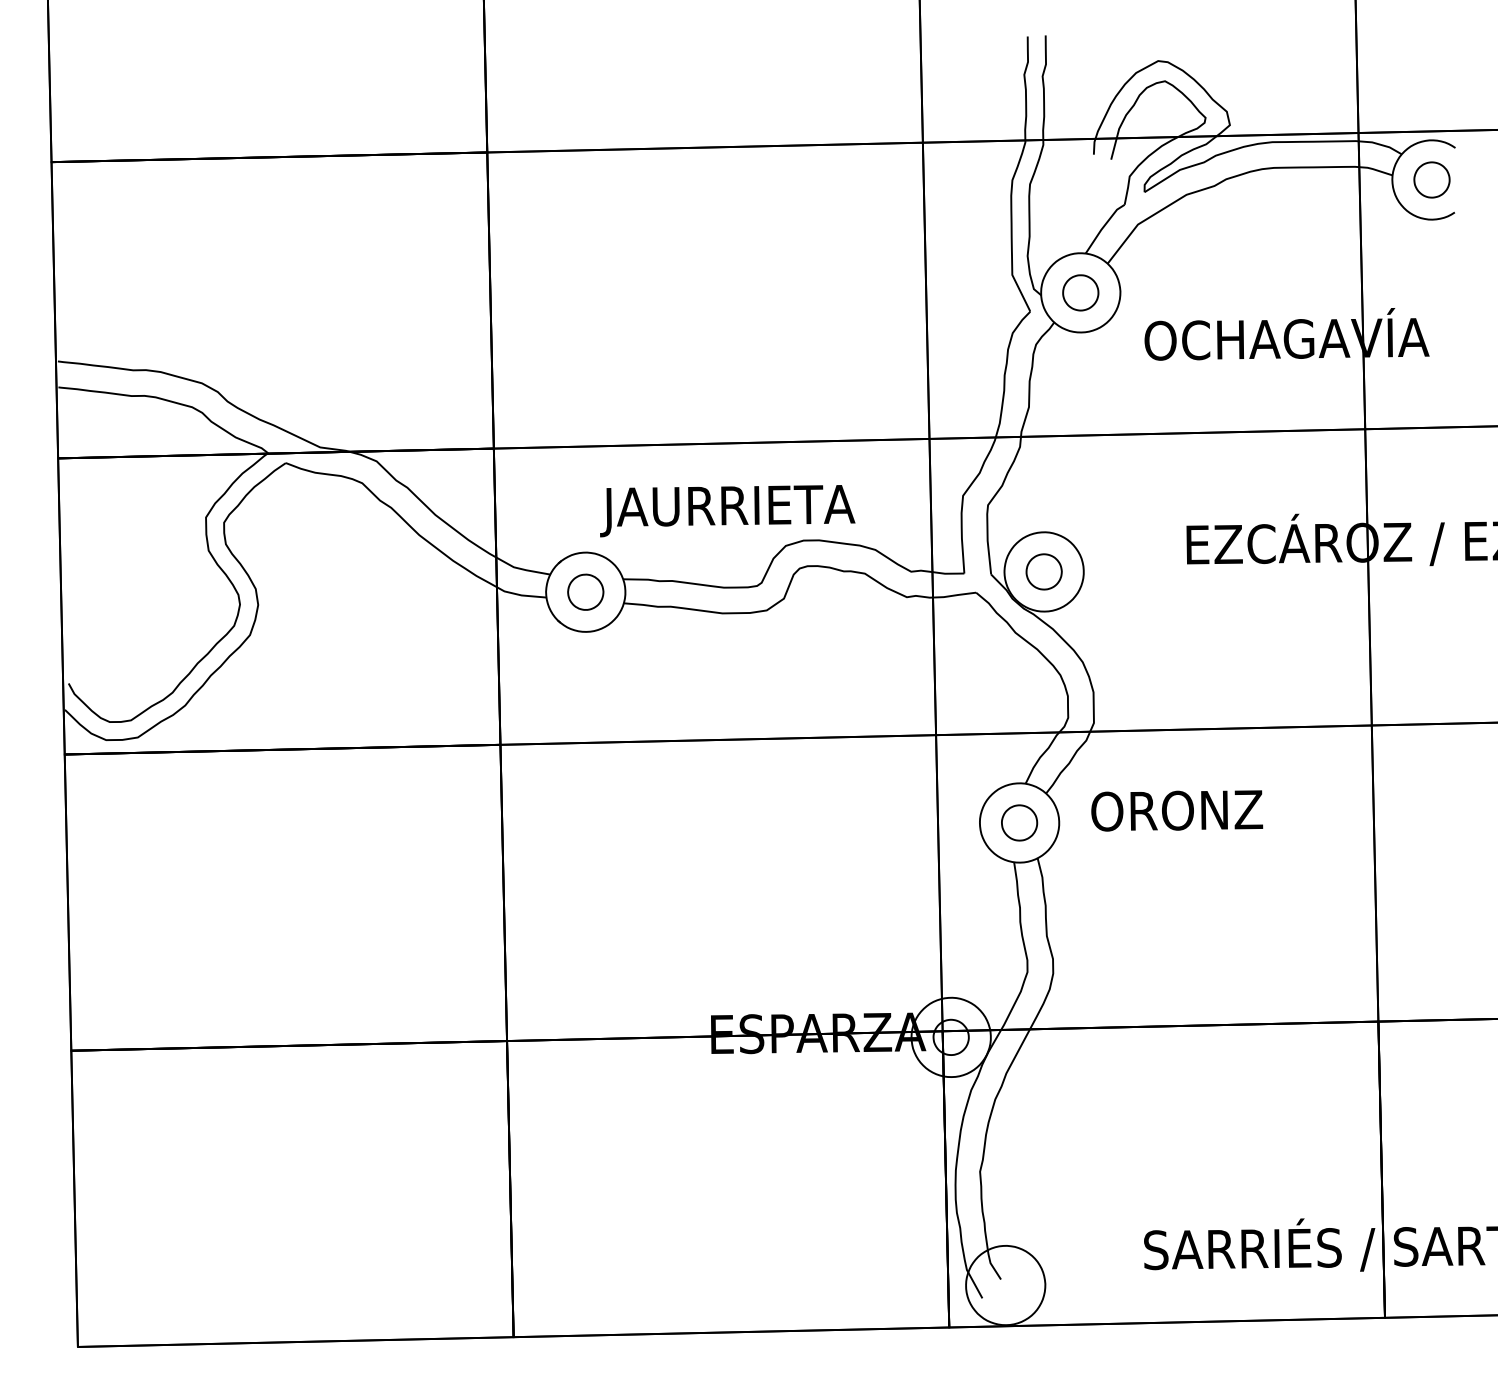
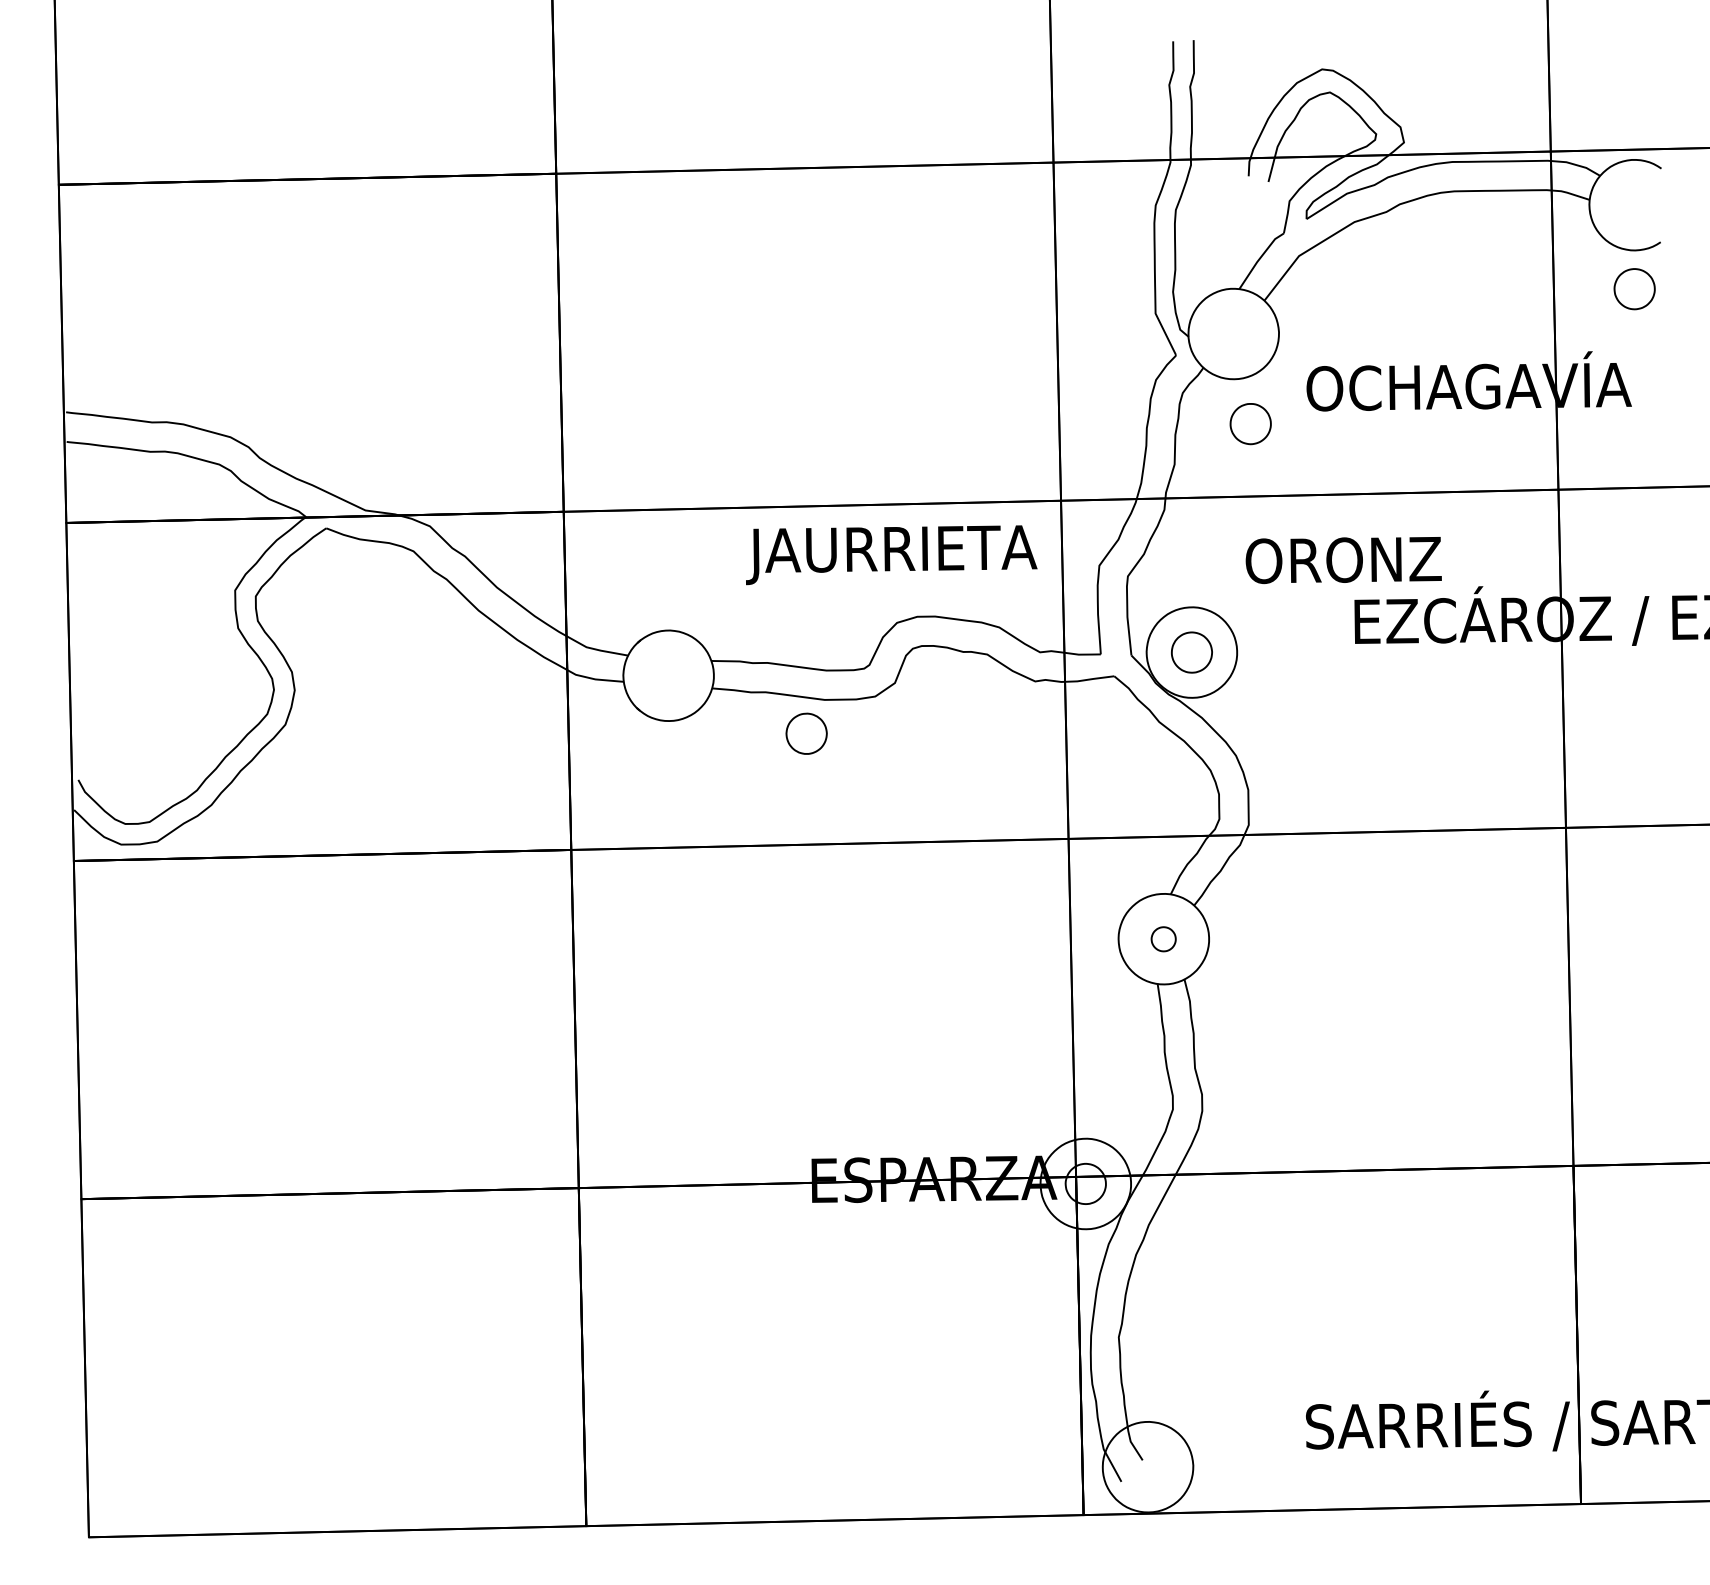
part: (1431, 180) -> (1634, 289), moved
part: (1080, 293) -> (1250, 424), moved
text: (727, 511) -> (891, 555), moved
part: (585, 592) -> (806, 733), moved
text: (1176, 811) -> (1343, 560), moved
part: (1019, 823) -> (1163, 939), size x0.6

